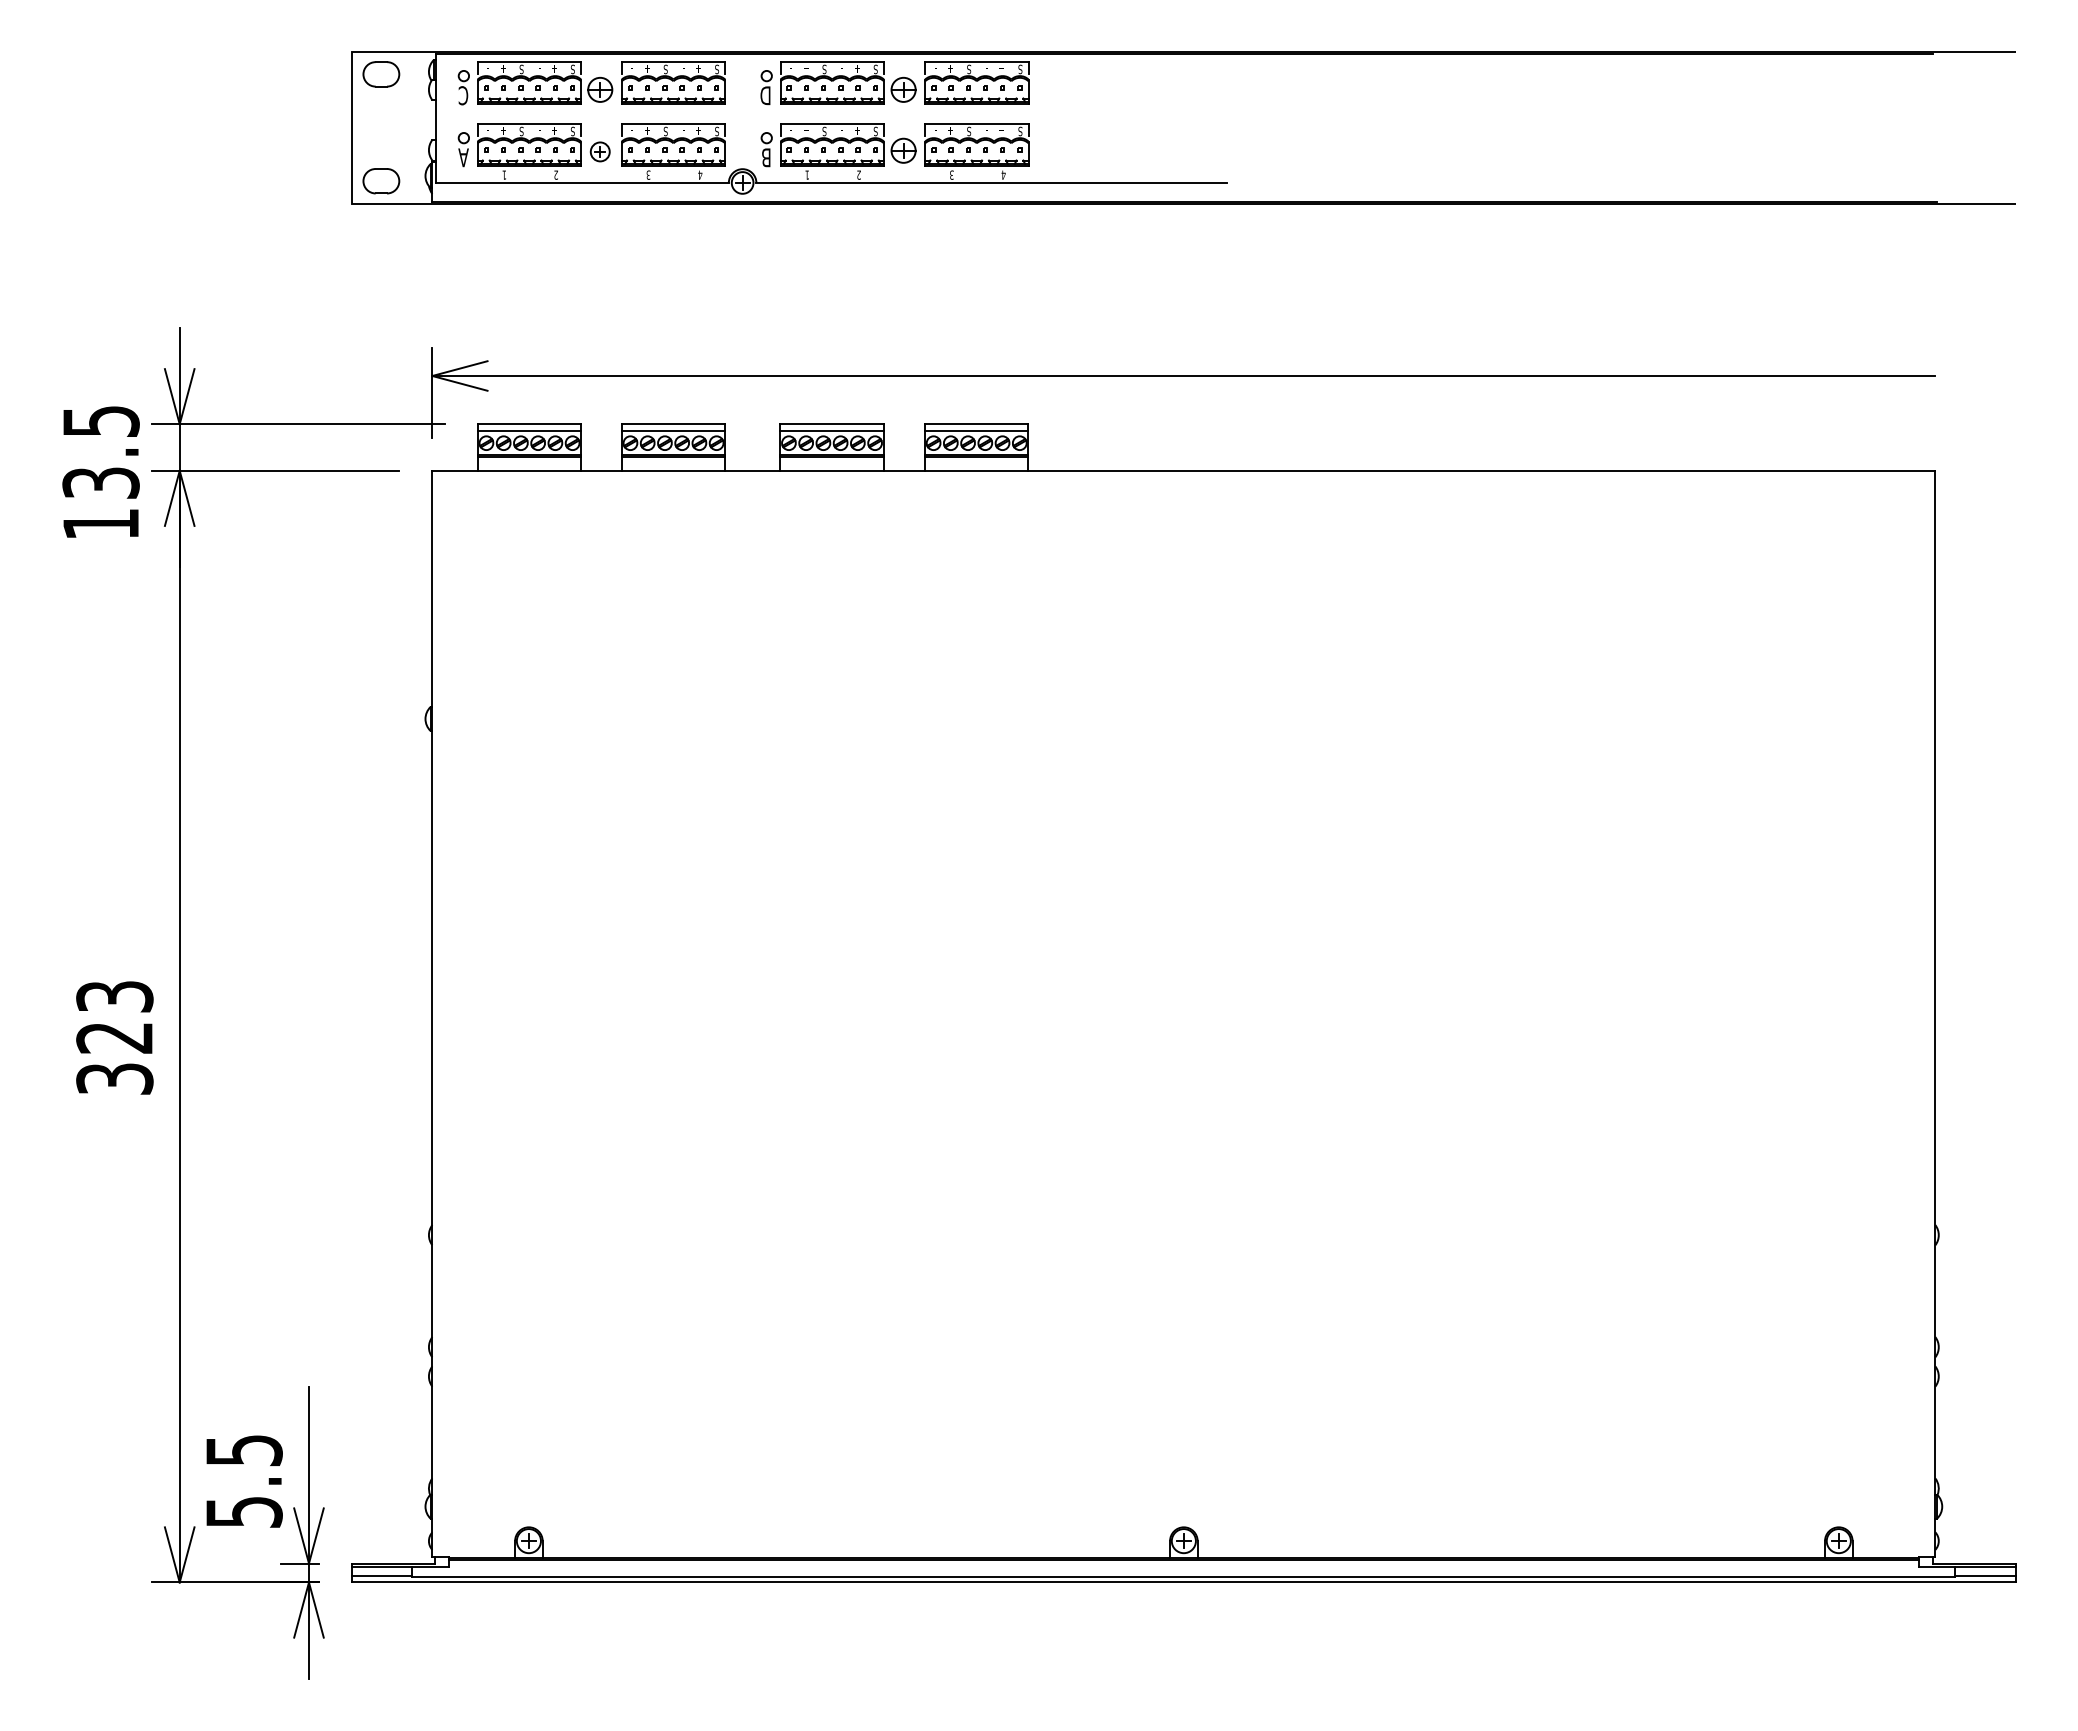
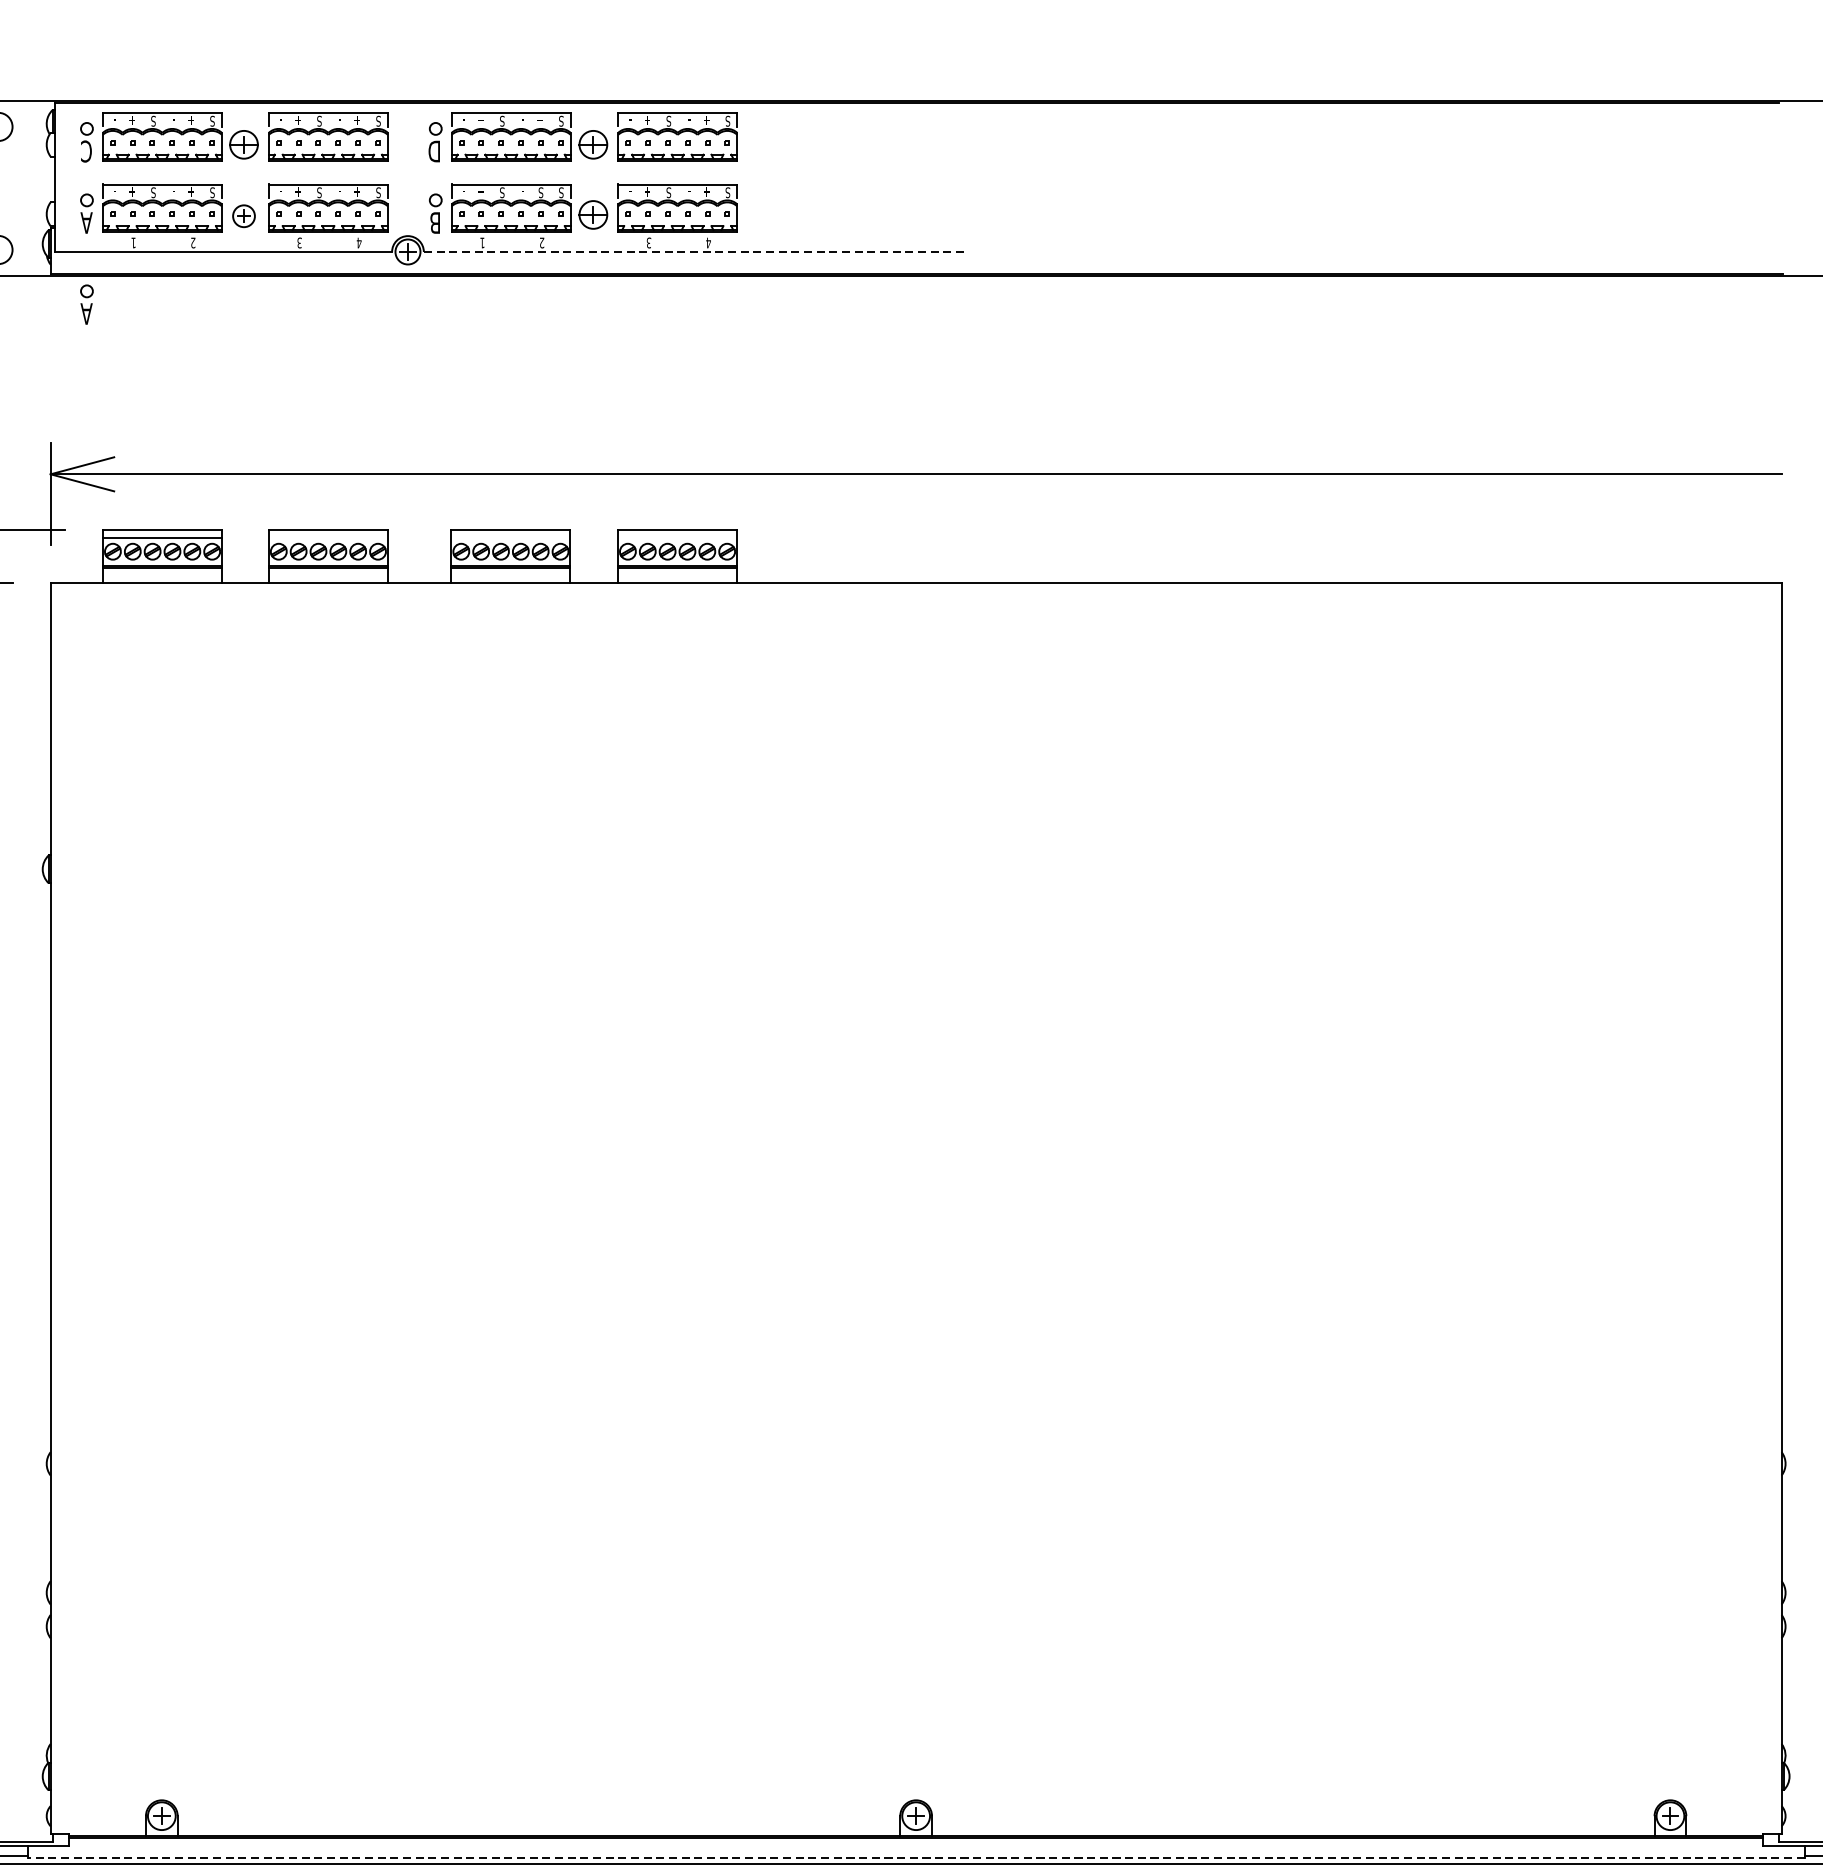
text: (857, 131) -> (540, 192), + -> S
line: (992, 182) -> (695, 251), solid -> dashed
part: (463, 228) -> (86, 304), added
line: (673, 431) -> (328, 538), removed
line: (831, 431) -> (510, 538), removed
line: (976, 431) -> (677, 538), removed
line: (1183, 1577) -> (915, 1858), solid -> dashed

